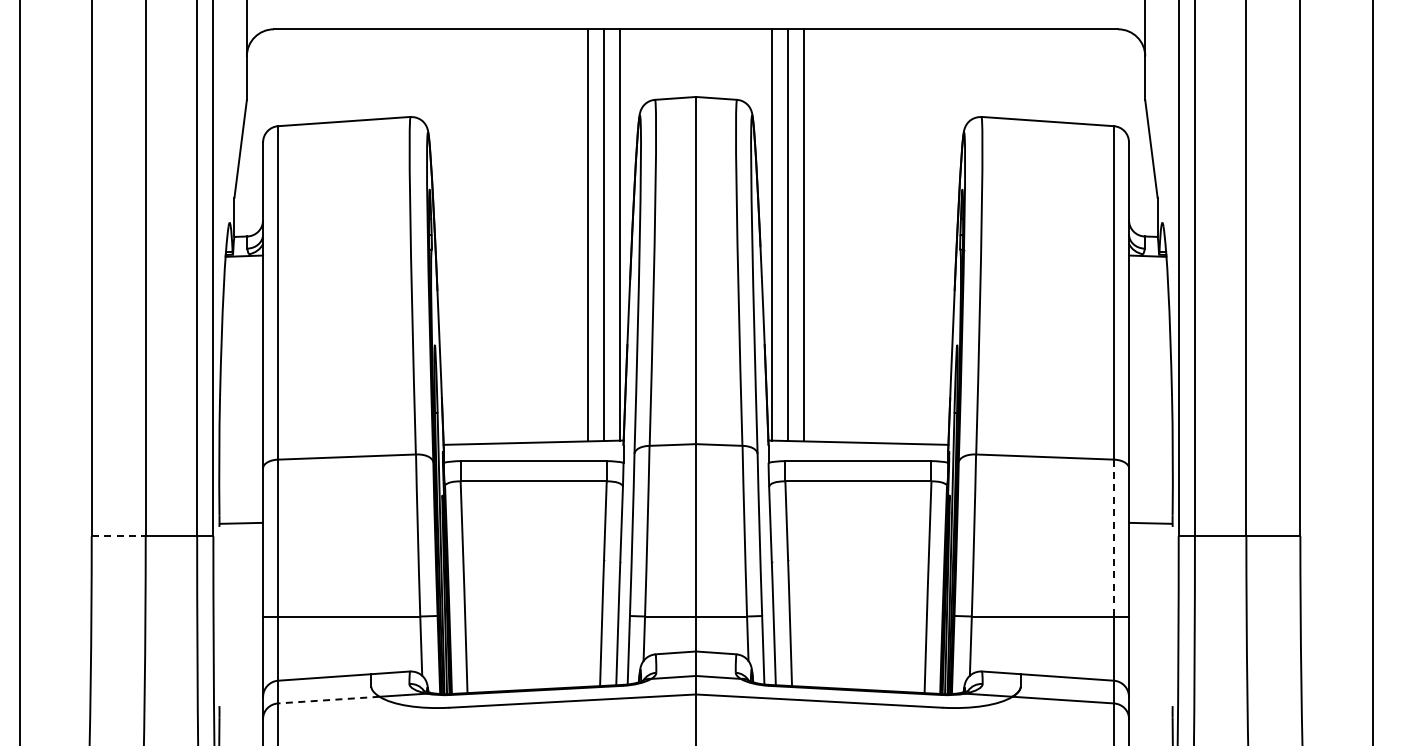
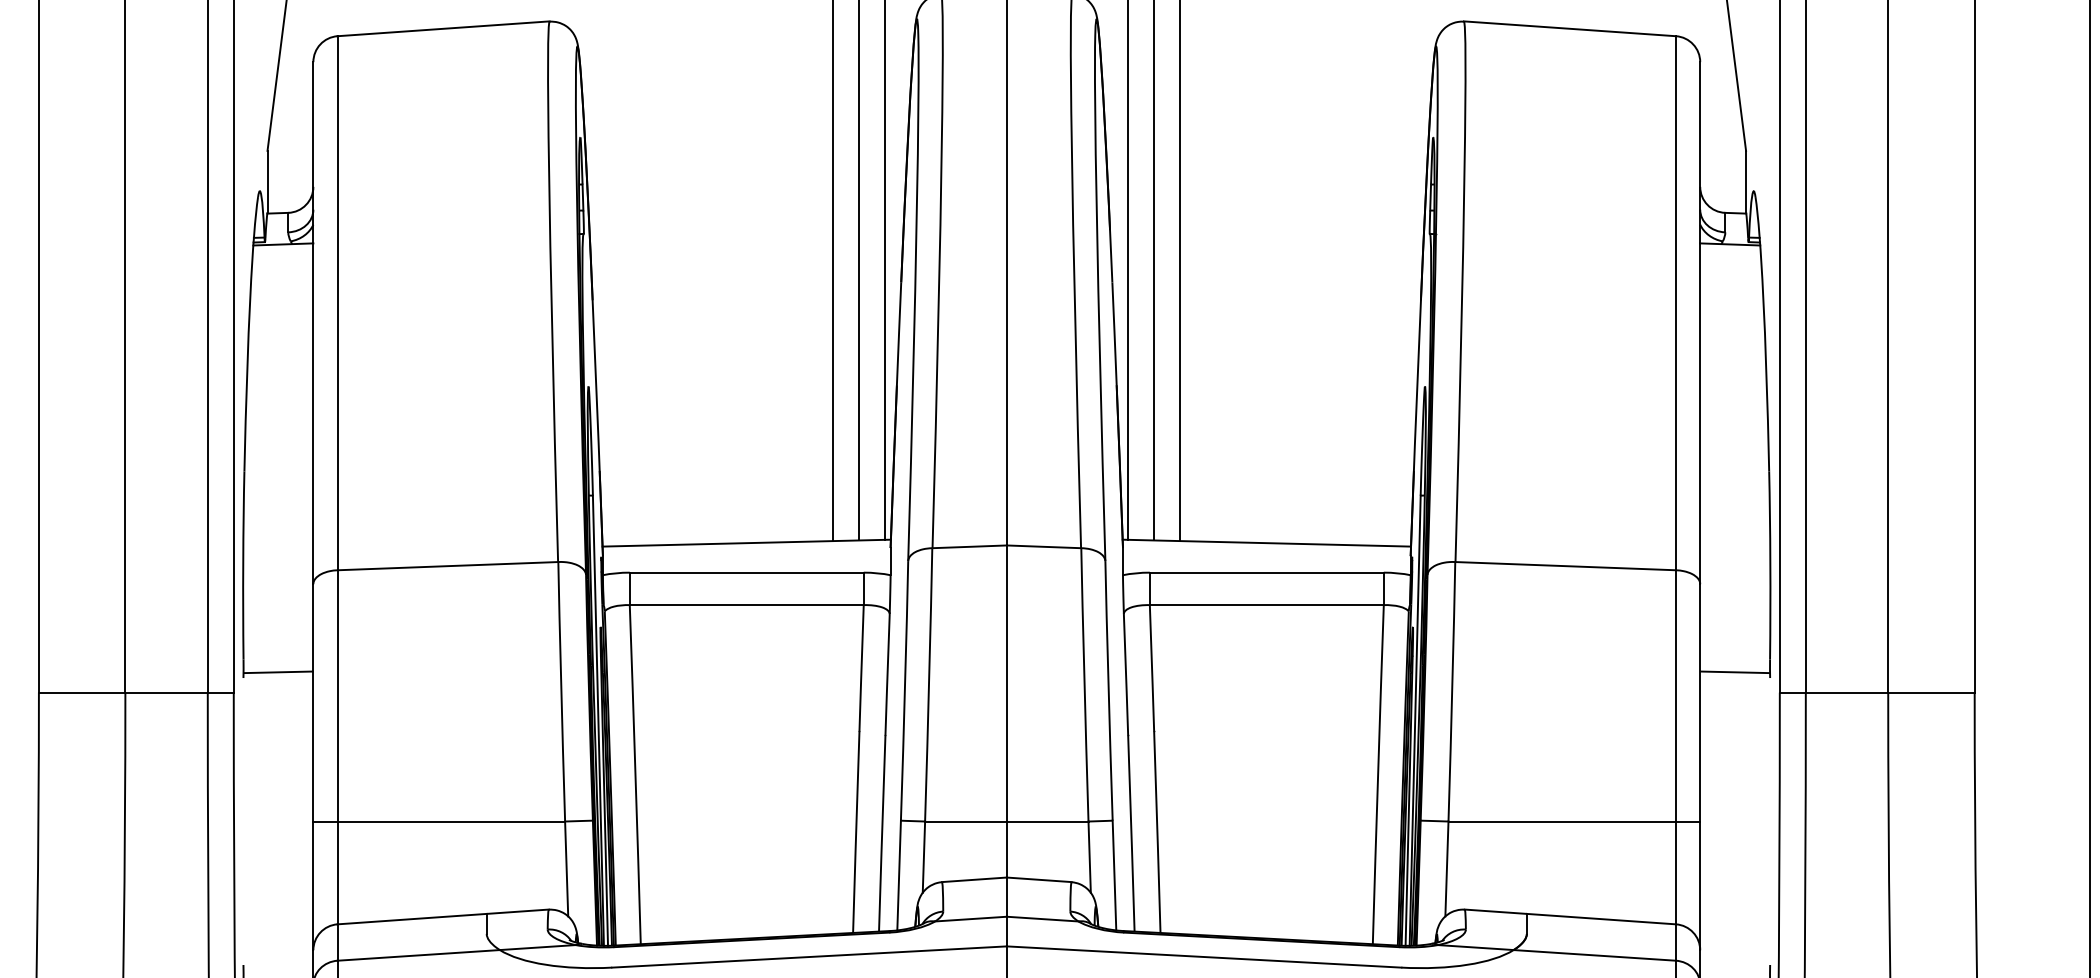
line: (118, 536) -> (81, 693), dashed -> solid
line: (1113, 538) -> (1675, 696), dashed -> solid
line: (328, 700) -> (418, 956), dashed -> solid

